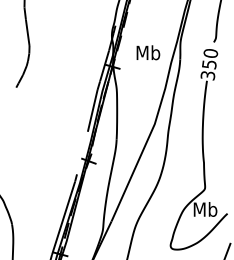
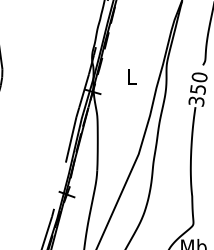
text: (148, 52) -> (131, 76), Mb -> L

